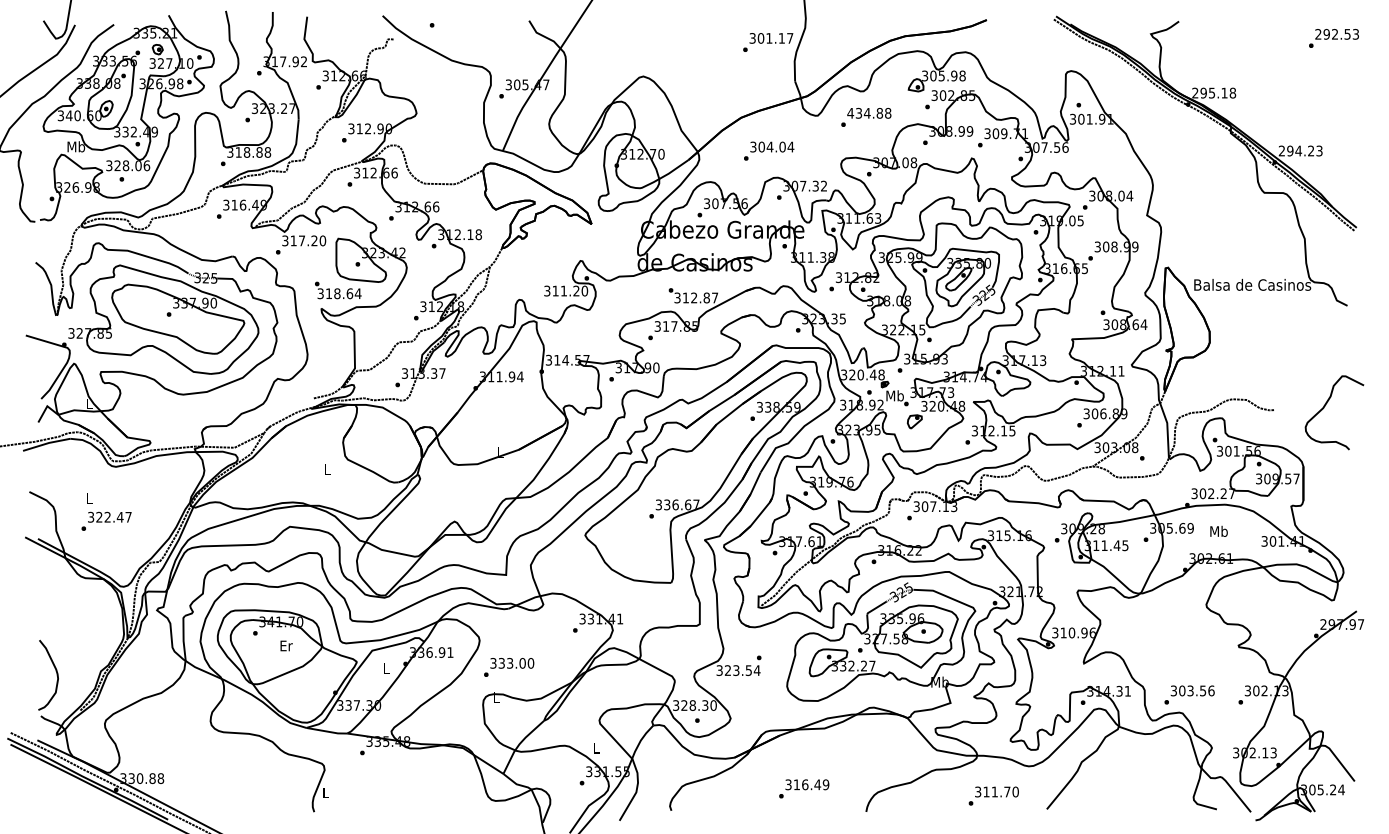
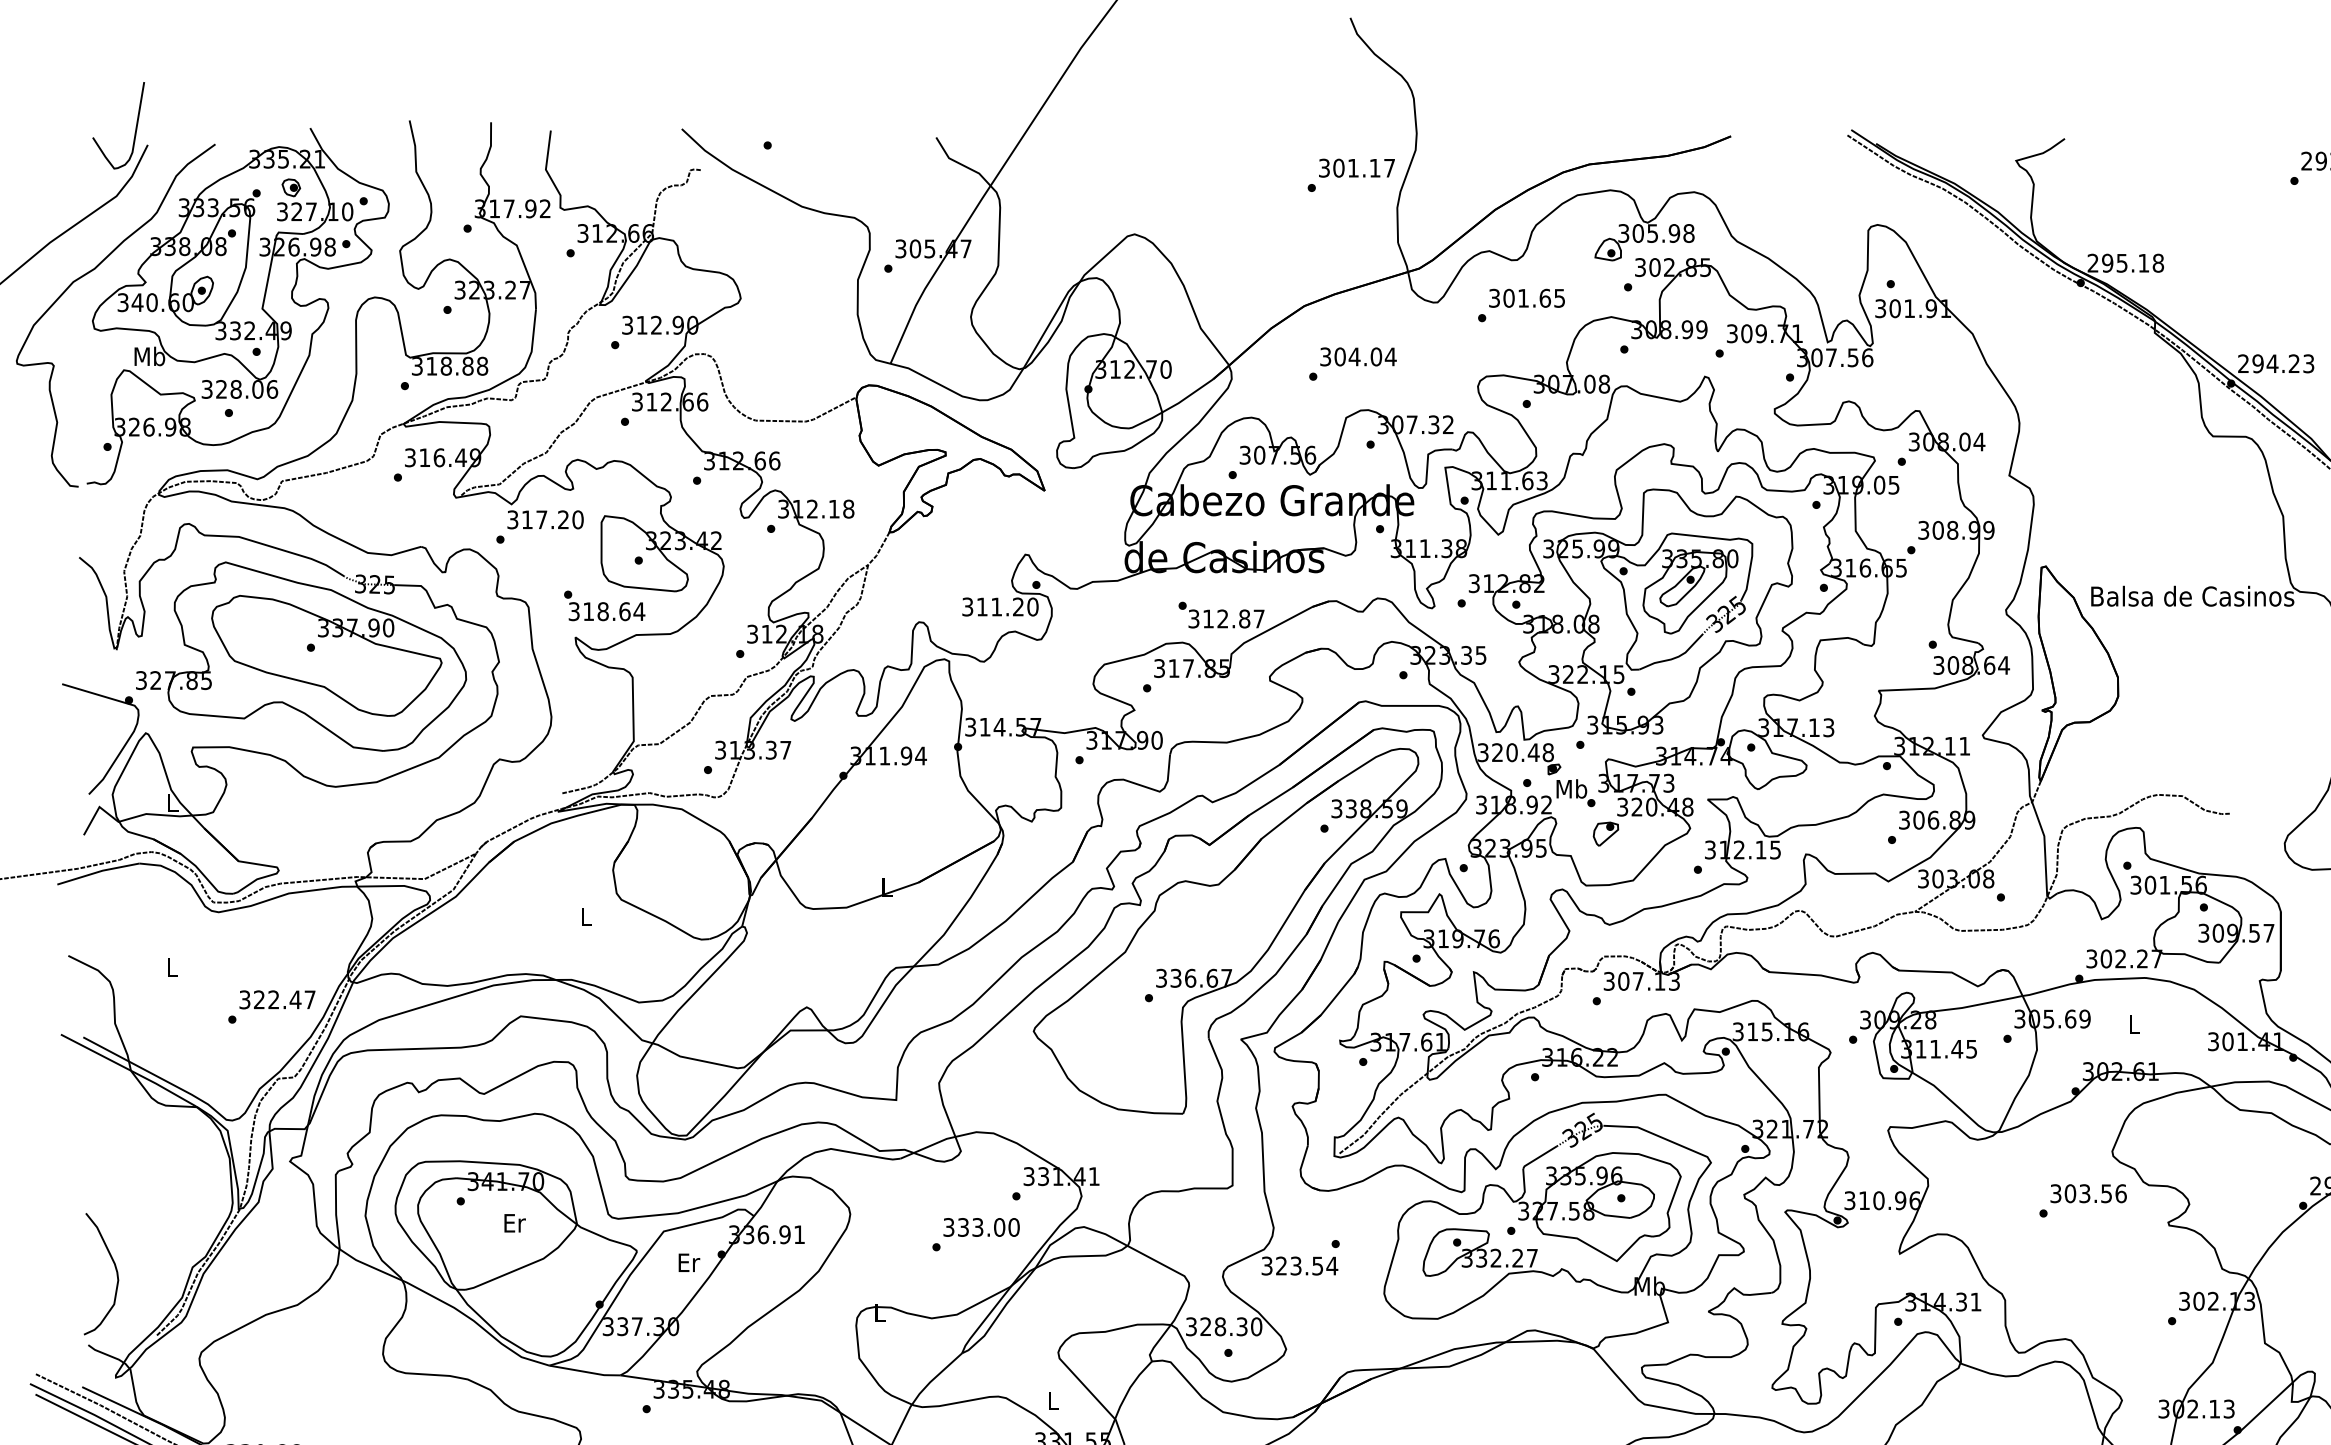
text: (869, 112) -> (1527, 296), 434.88 -> 301.65
text: (106, 520) -> (271, 1005), moved
text: (1218, 530) -> (2133, 1022), Mb -> L
text: (509, 667) -> (976, 1234), moved
text: (386, 668) -> (688, 1262), L -> Er
text: (1189, 694) -> (2082, 1199), moved

